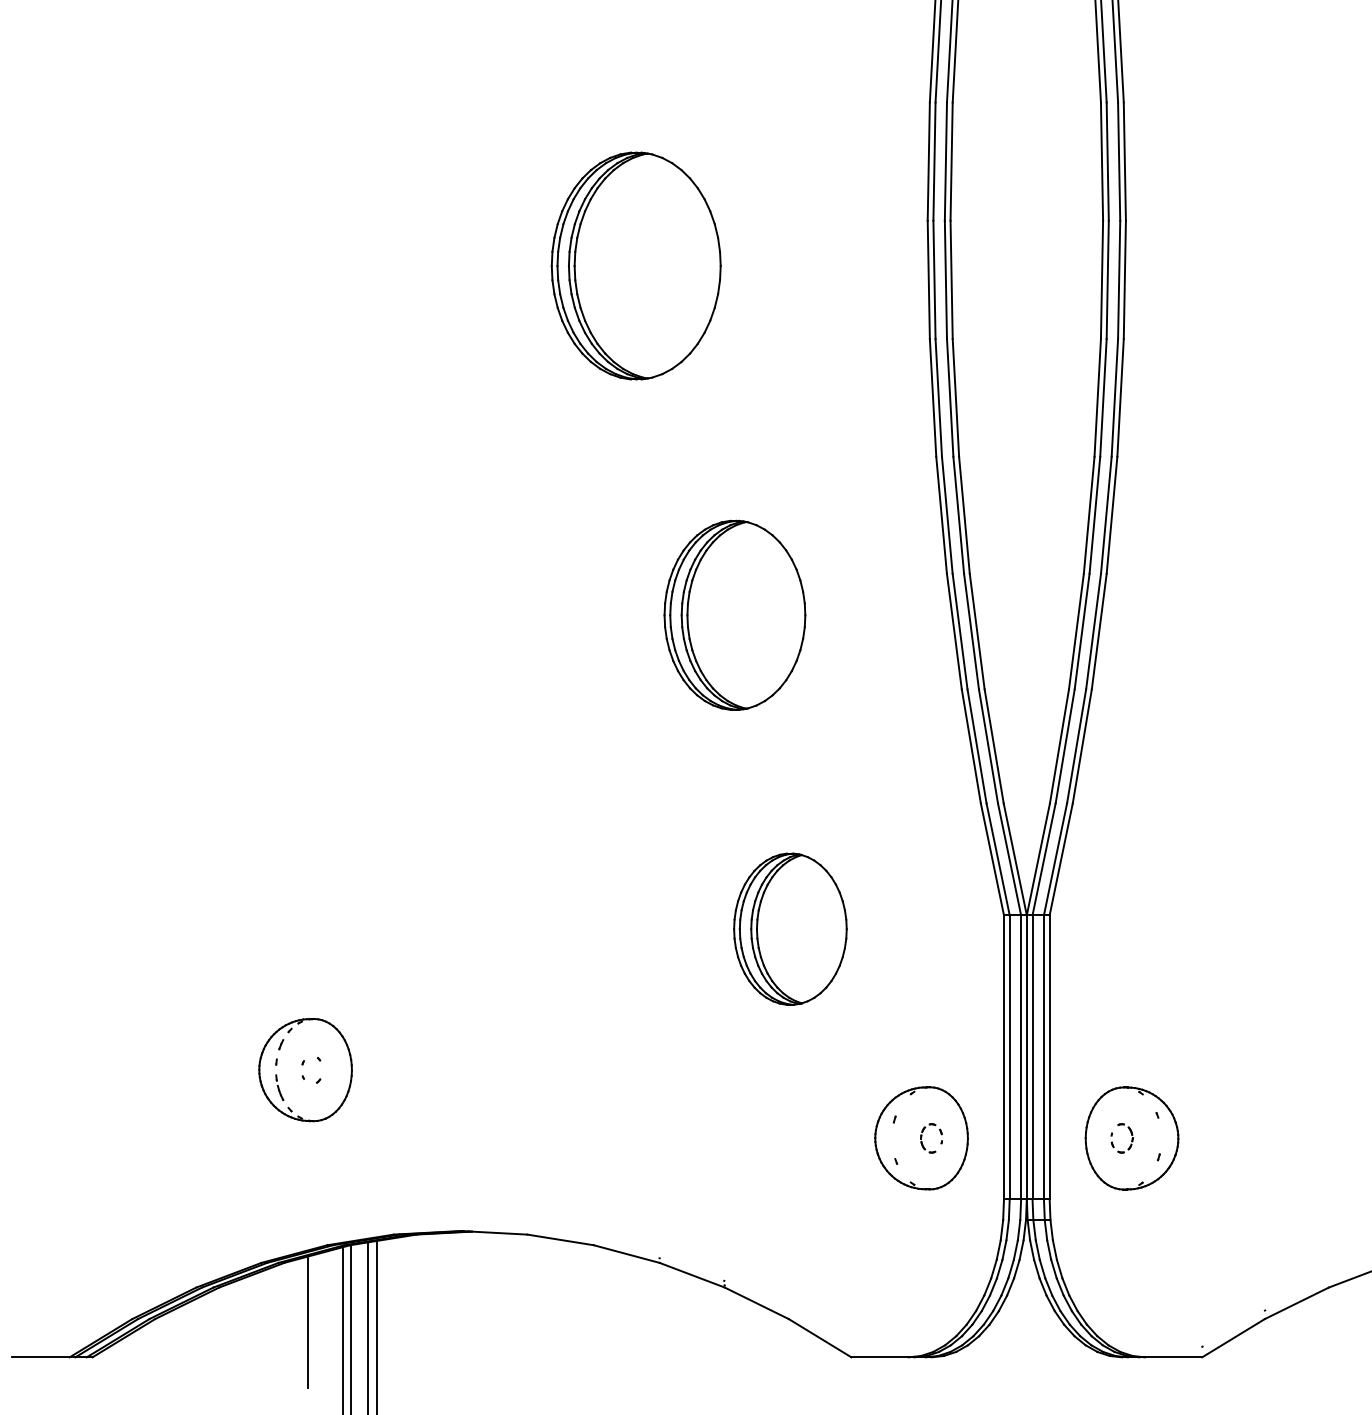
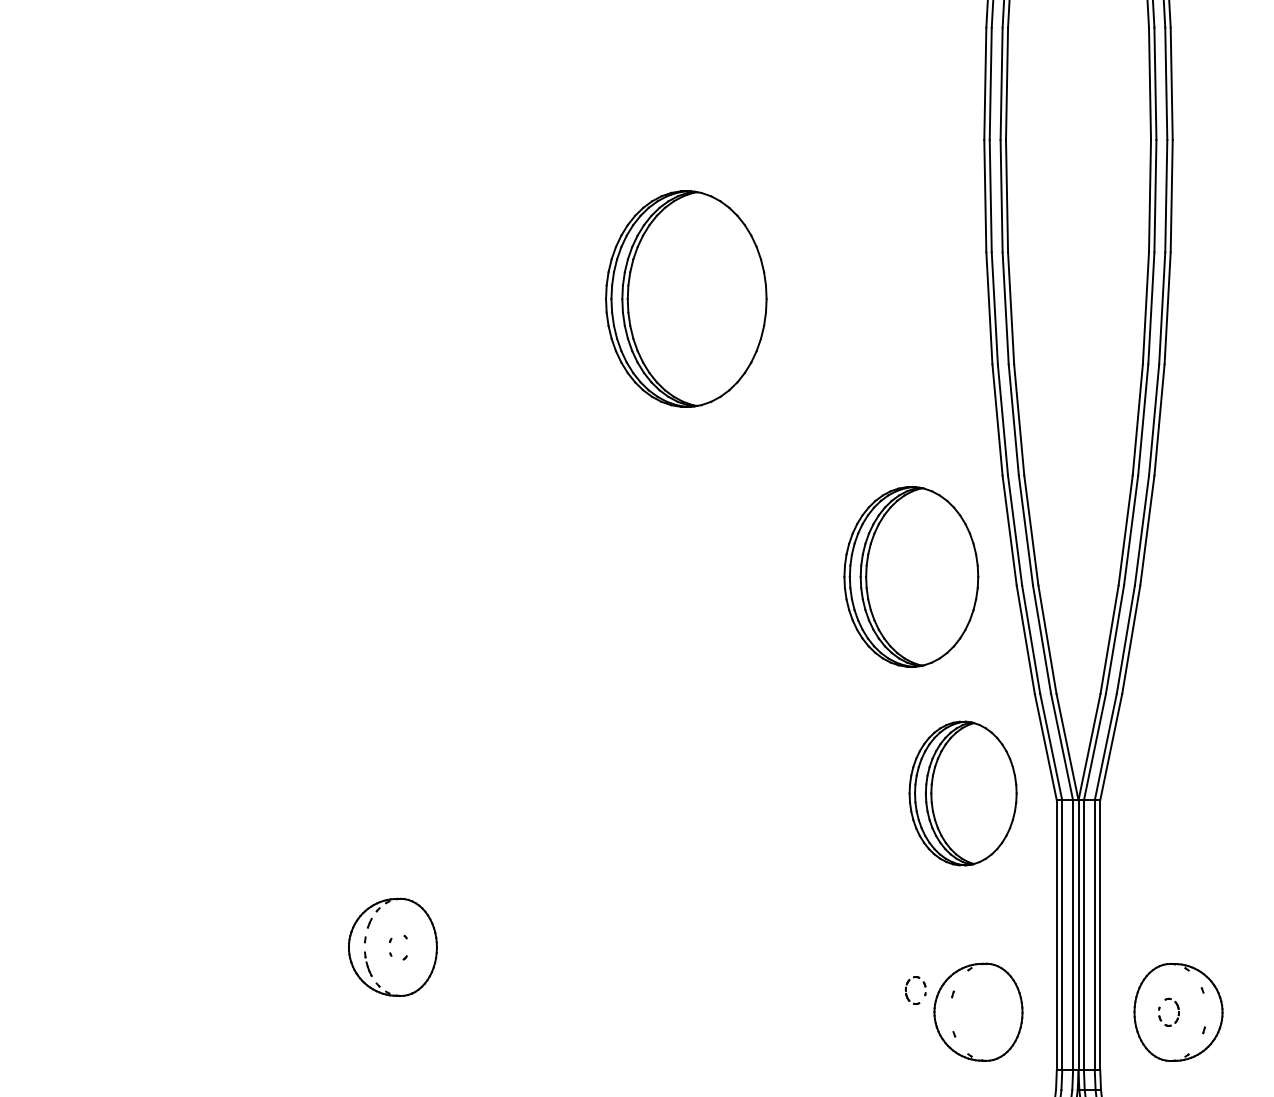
part: (635, 265) -> (685, 298), moved
part: (734, 614) -> (910, 576), moved
part: (790, 928) -> (963, 792), moved
part: (922, 1136) -> (907, 988), moved

